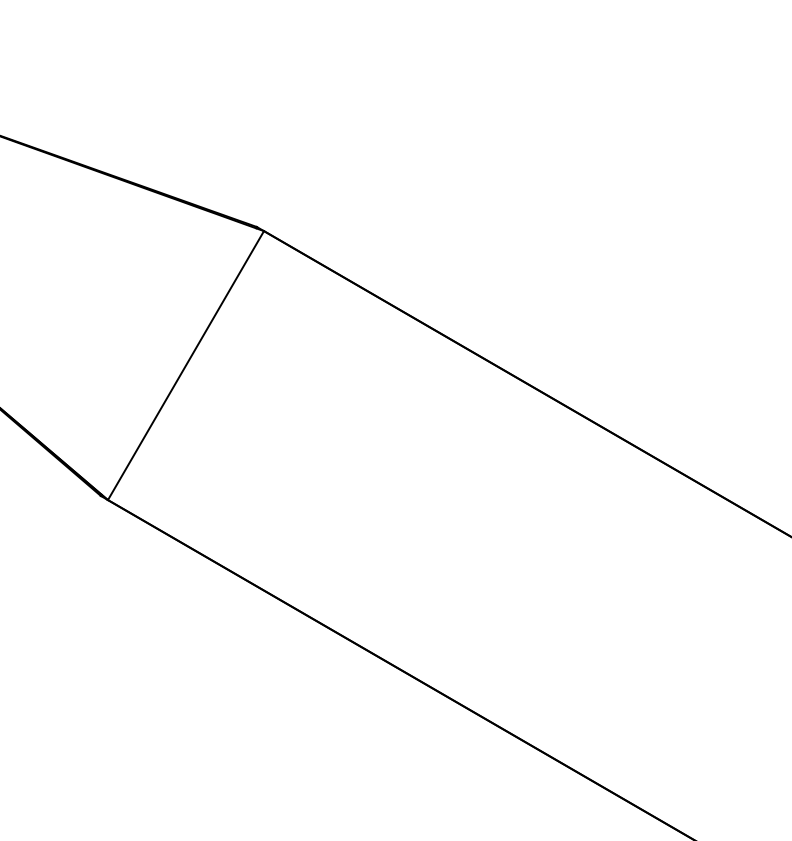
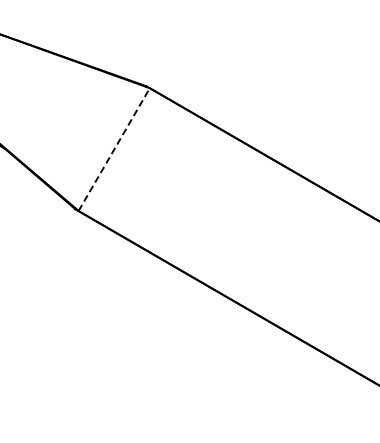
line: (186, 365) -> (114, 149), solid -> dashed

